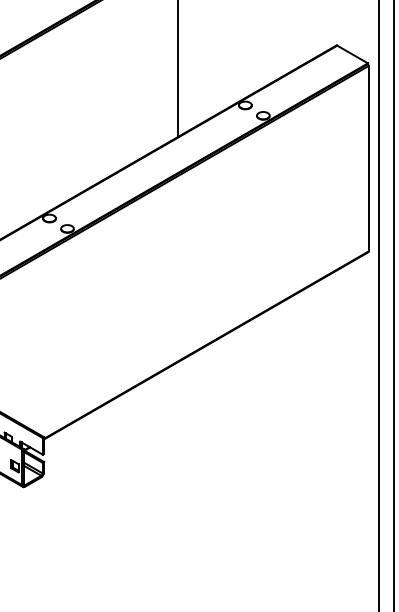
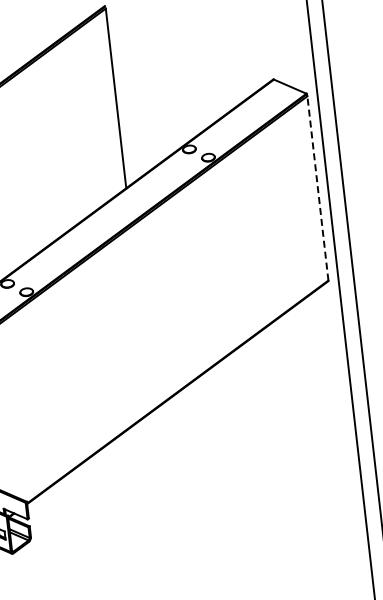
line: (368, 158) -> (317, 188), solid -> dashed

